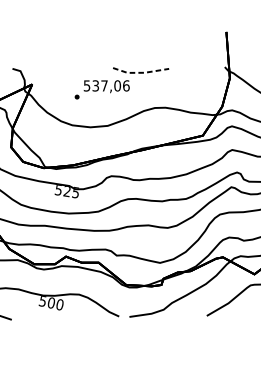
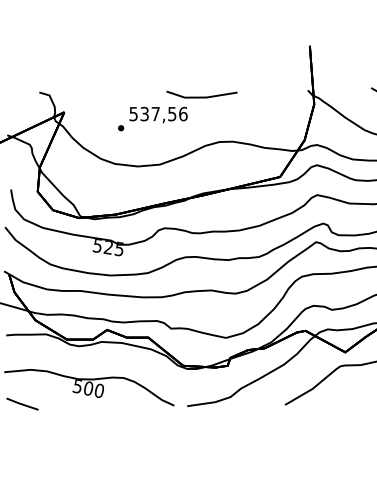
line: (140, 72) -> (201, 97), dashed -> solid
text: (117, 85) -> (172, 113), 537,06 -> 537,56

